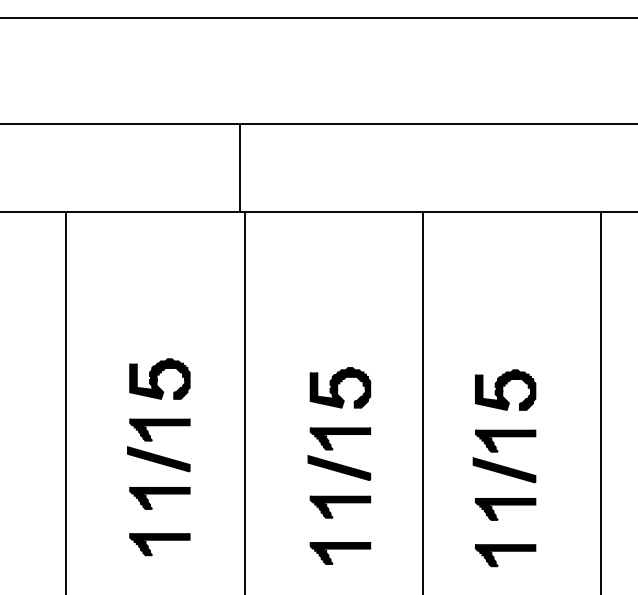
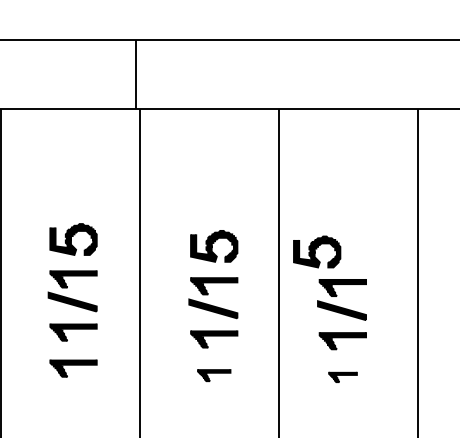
part: (505, 389) -> (317, 251), moved
part: (340, 553) -> (214, 375), size x0.7
part: (505, 555) -> (342, 376), size x0.6

